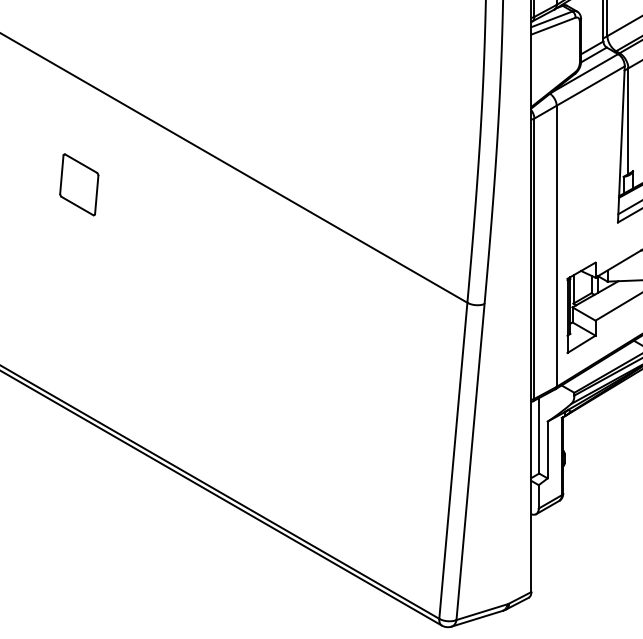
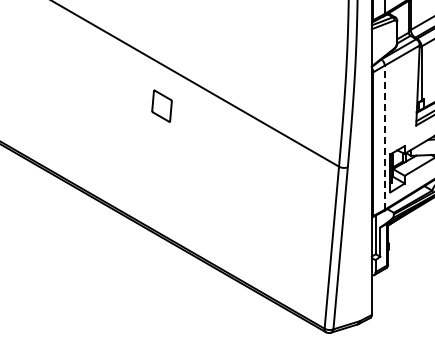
part: (78, 183) -> (161, 105), moved
line: (556, 245) -> (384, 137), solid -> dashed

